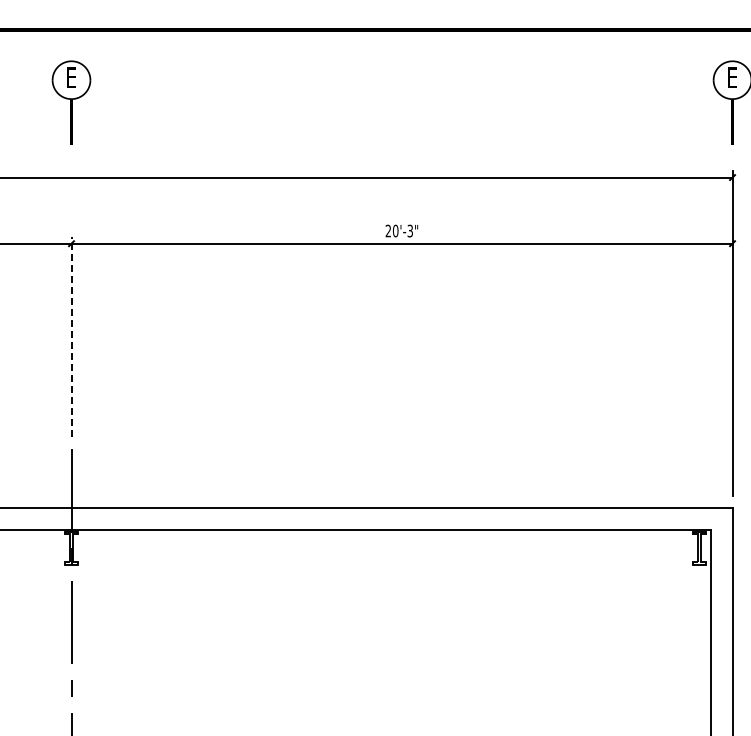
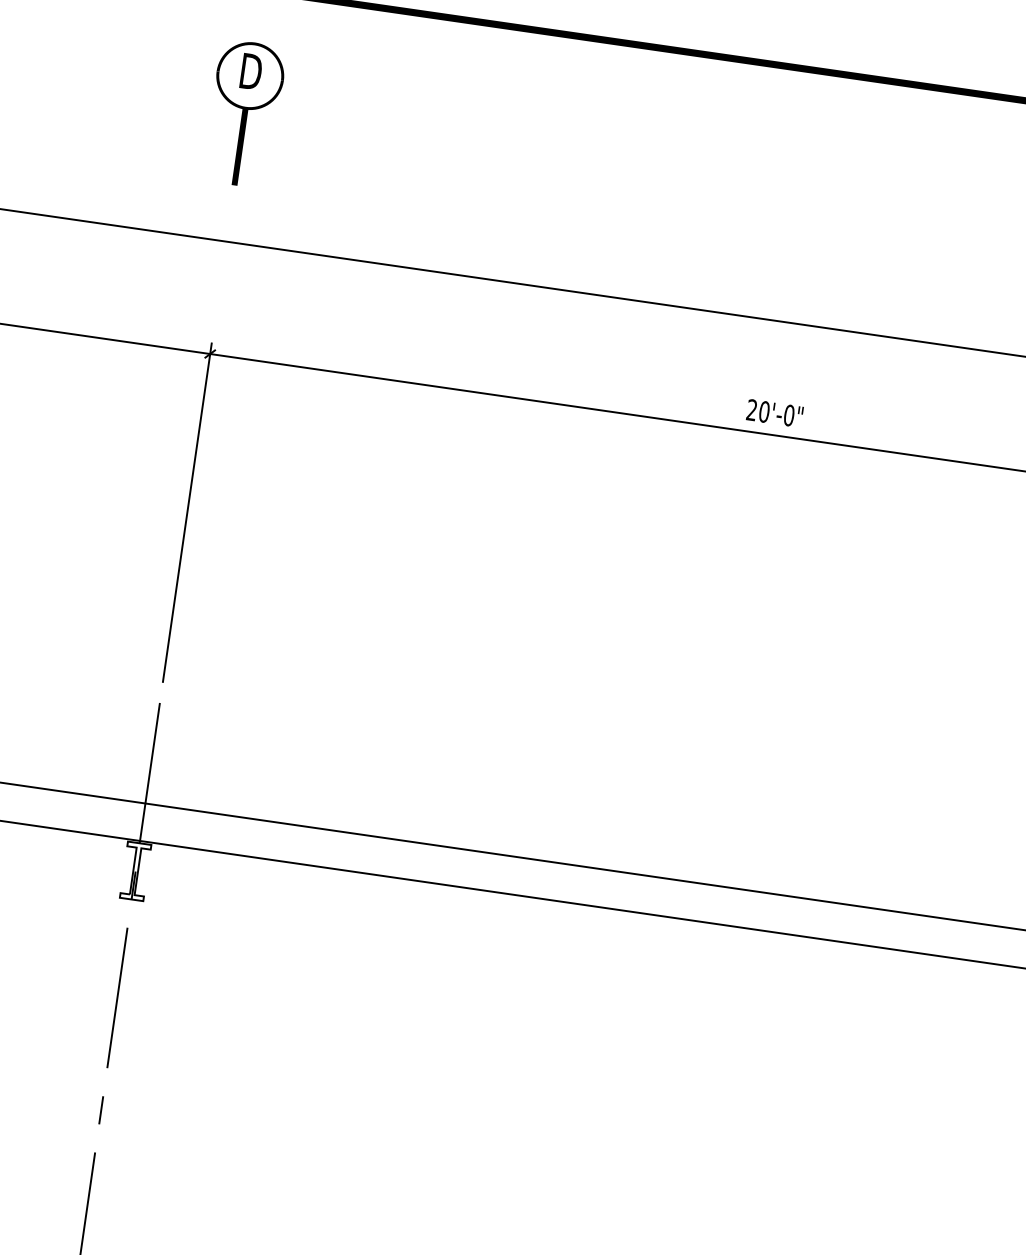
text: (71, 77) -> (250, 71), E -> D
text: (410, 230) -> (789, 414), 20'-3" -> 20'-0"
line: (71, 337) -> (187, 513), dashed -> solid

